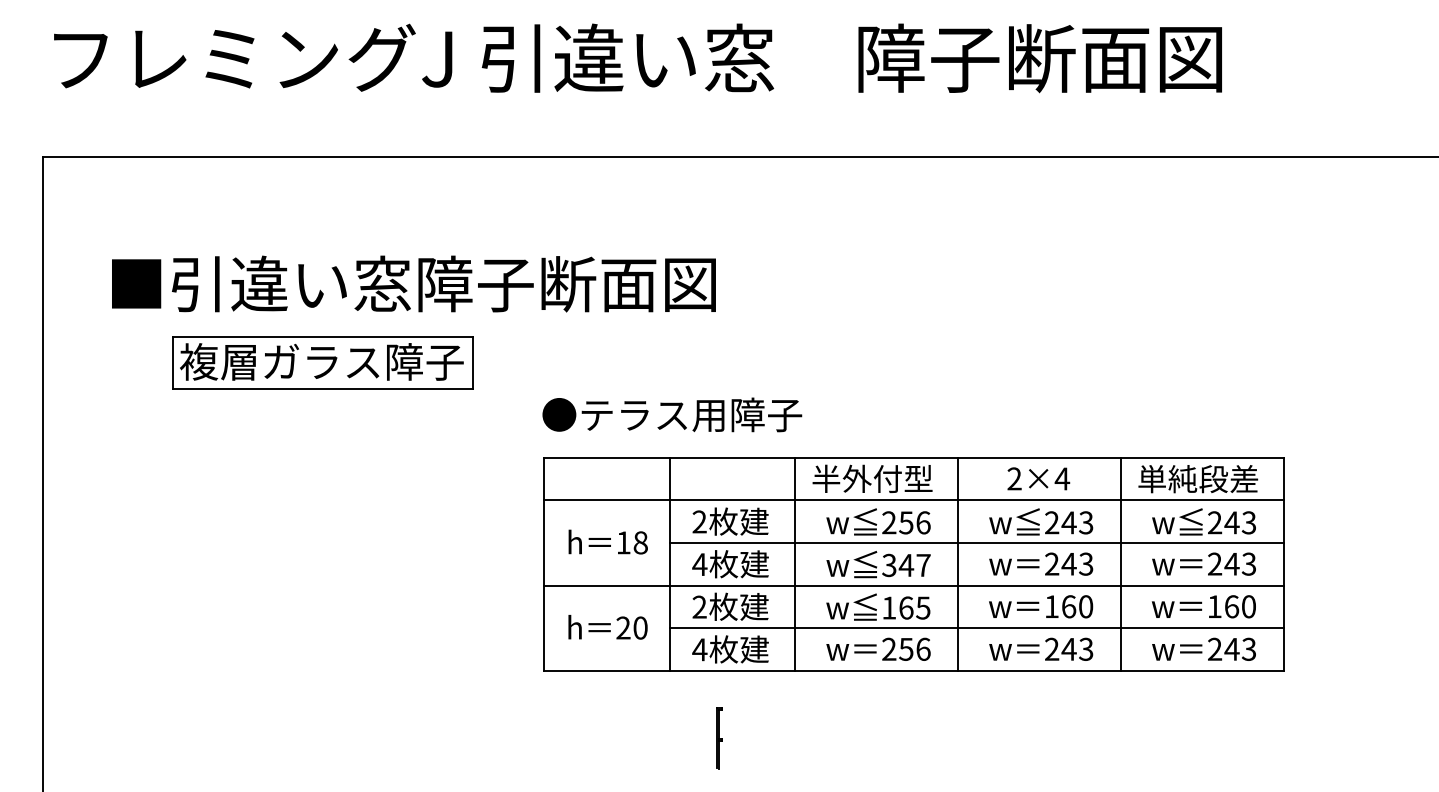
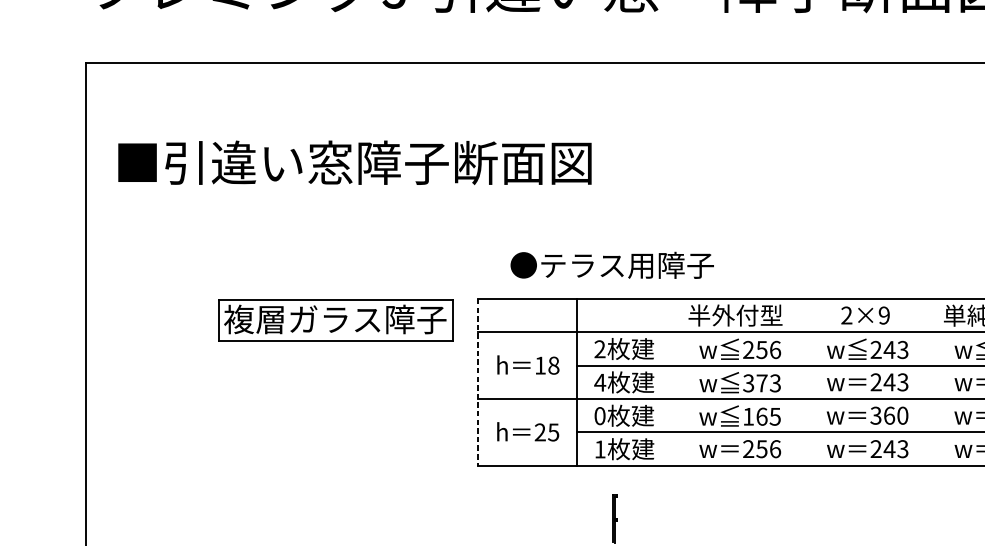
text: (413, 283) -> (354, 162), moved
part: (322, 362) -> (335, 319), moved
text: (672, 414) -> (612, 265), moved
text: (1062, 478) -> (884, 315), 2×4 -> 2×9
line: (794, 563) -> (674, 381), removed
line: (957, 563) -> (802, 381), removed
line: (1120, 563) -> (929, 381), removed
line: (544, 564) -> (478, 382), solid -> dashed
text: (914, 565) -> (768, 383), 347 -> 373
text: (699, 606) -> (599, 415), 2 -> 0
text: (1051, 606) -> (875, 415), 160 -> 360
text: (640, 627) -> (553, 431), 20 -> 25
text: (699, 649) -> (599, 449), 4 -> 1

